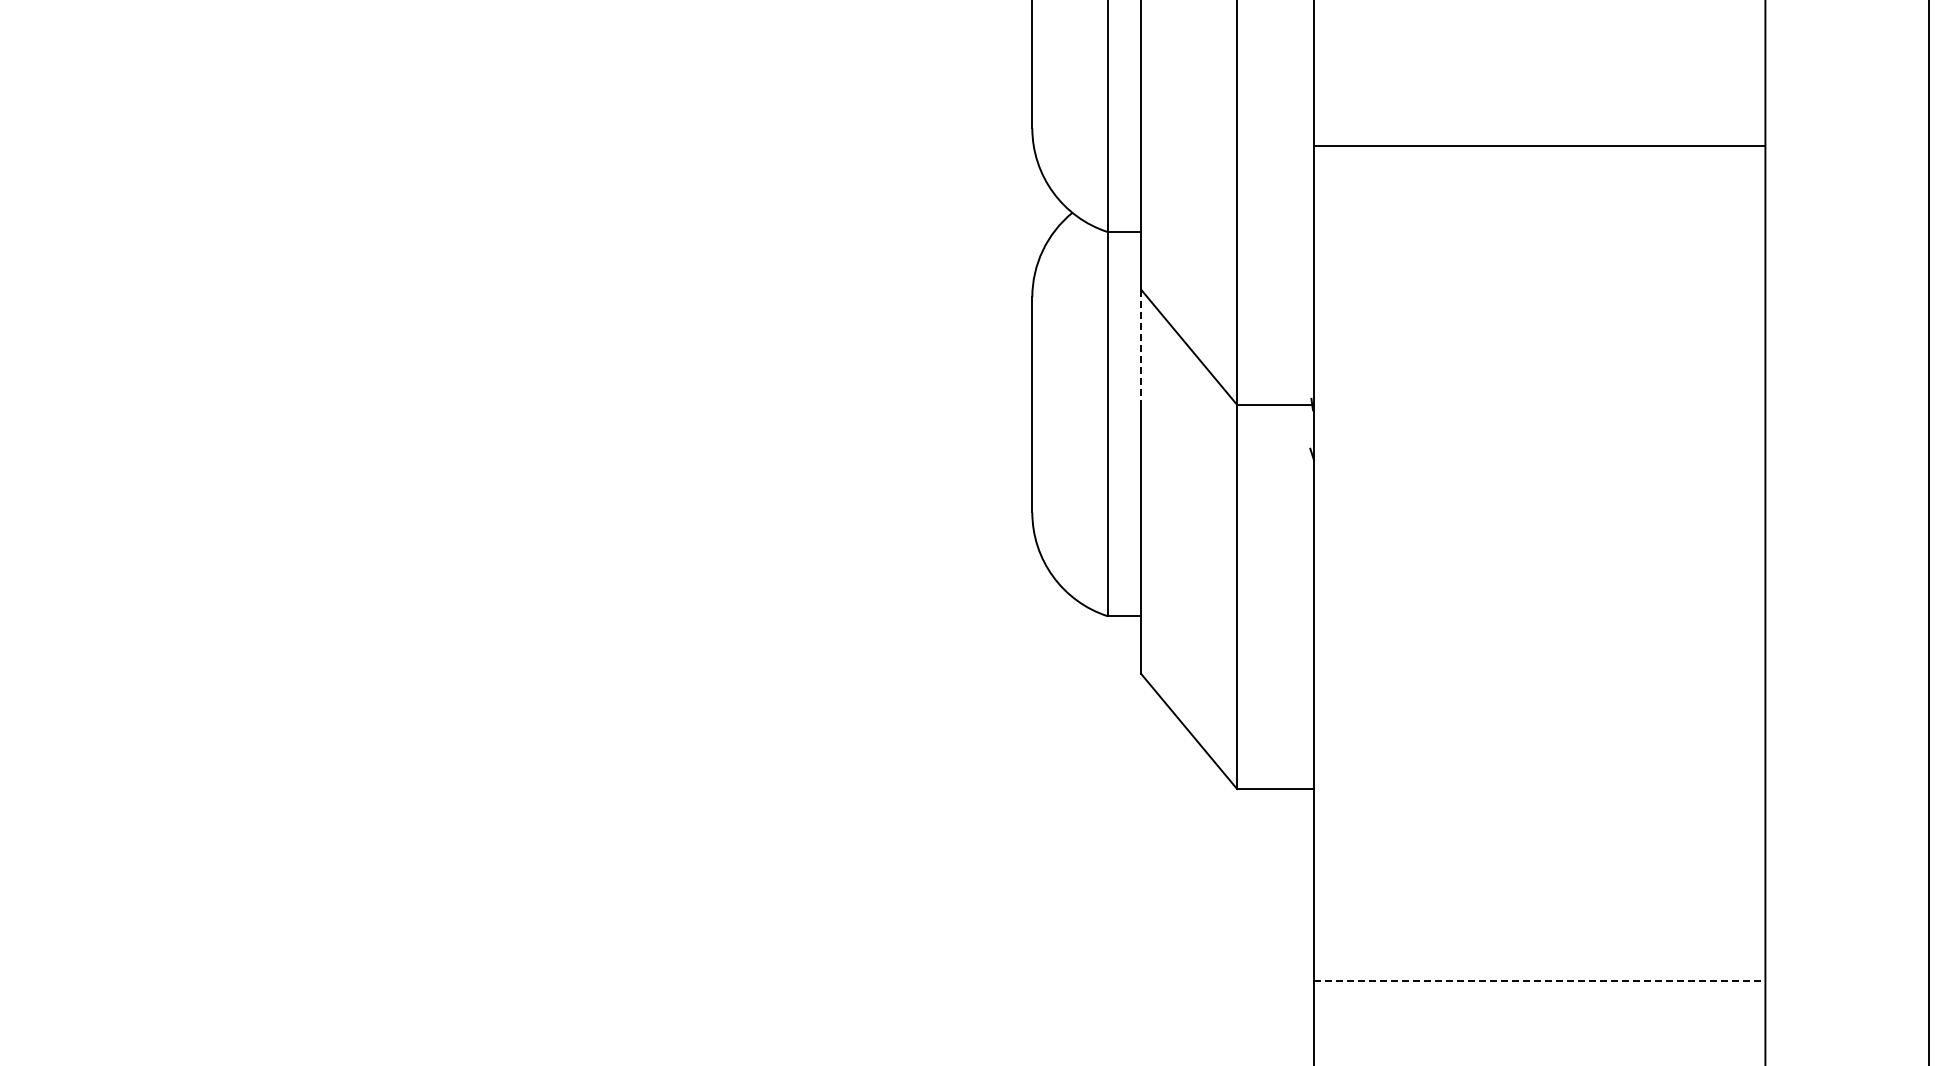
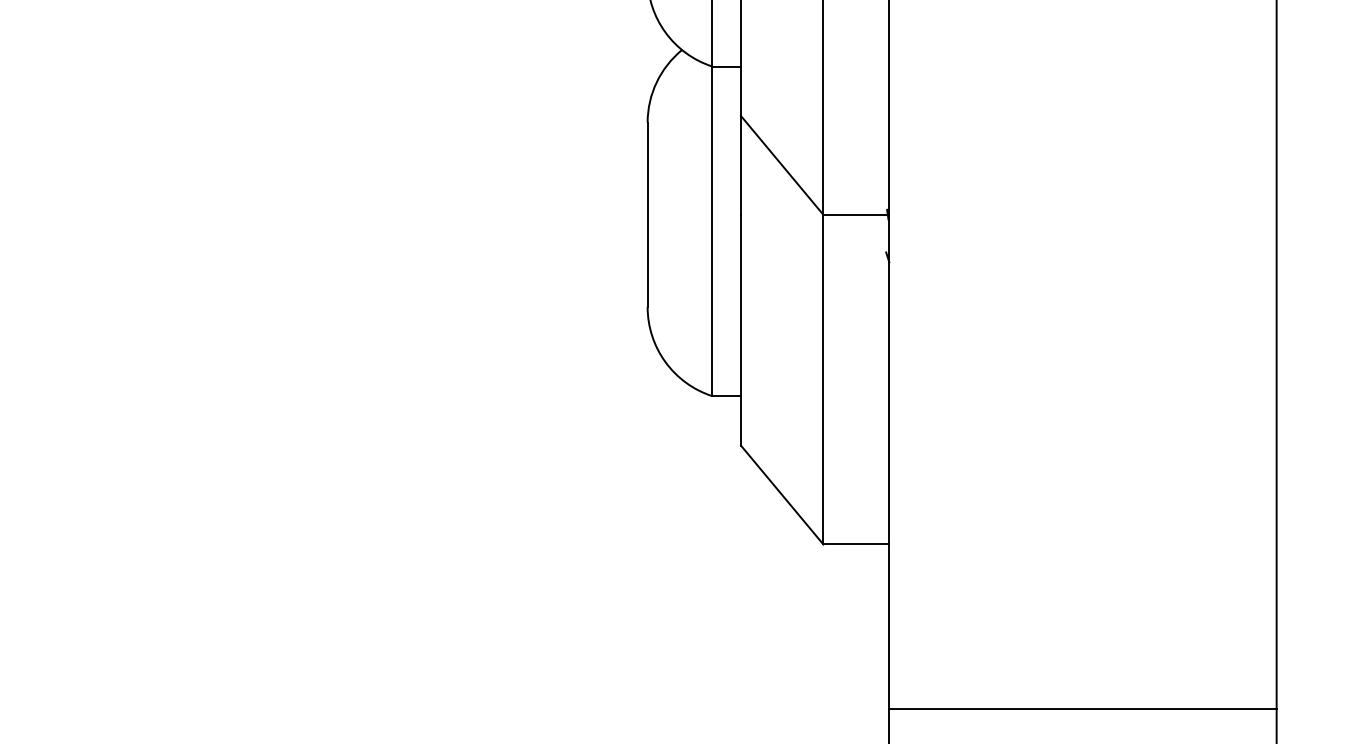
line: (1141, 347) -> (741, 165), dashed -> solid
line: (1539, 981) -> (1082, 709), dashed -> solid

